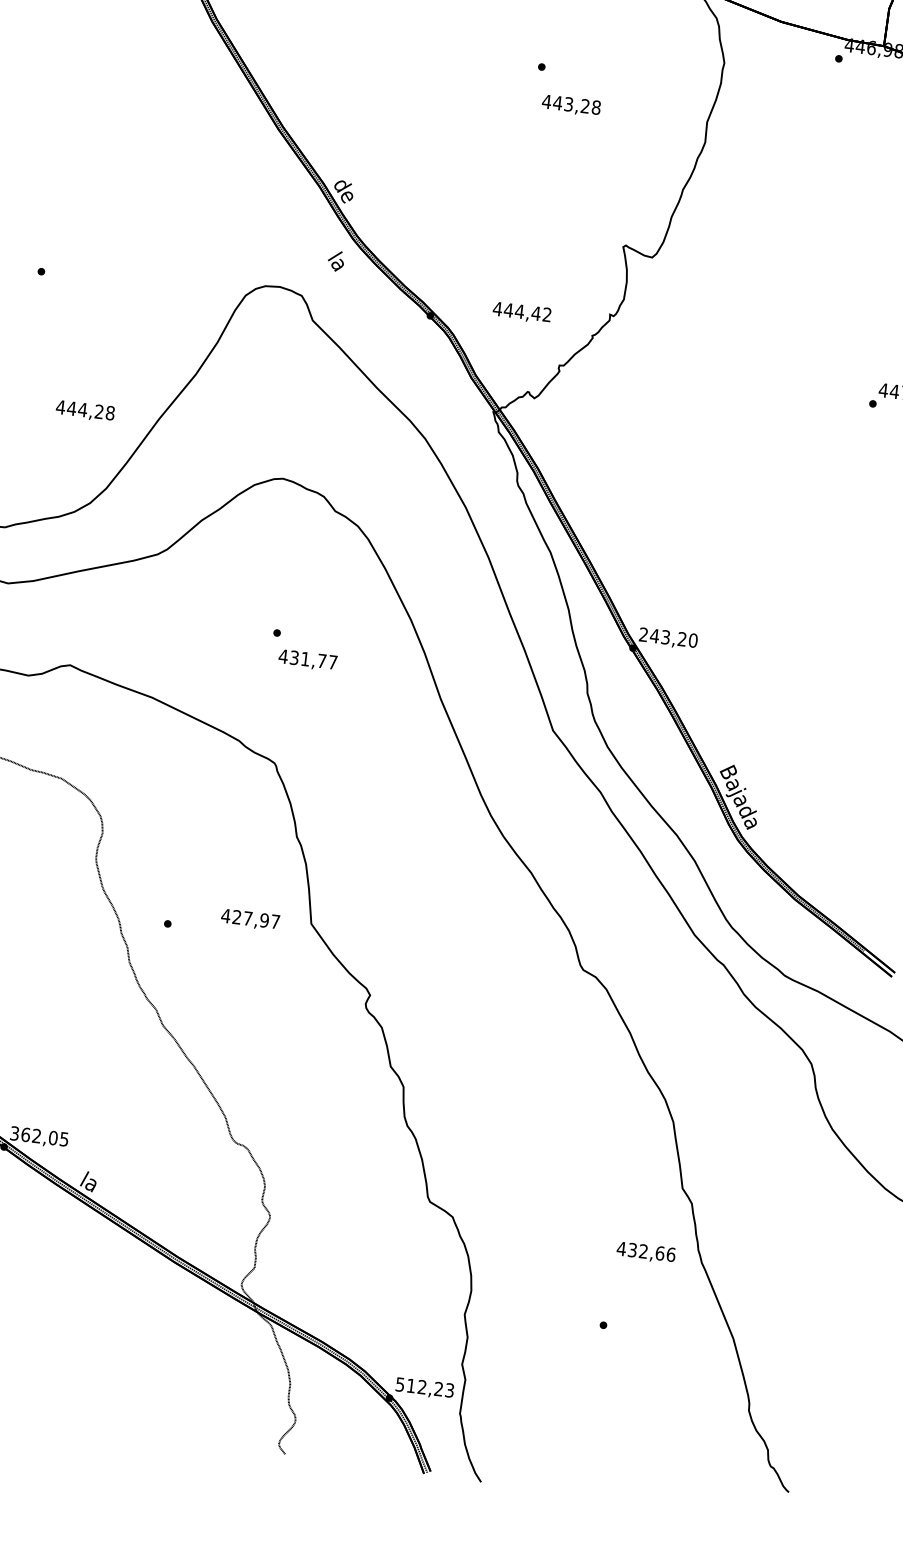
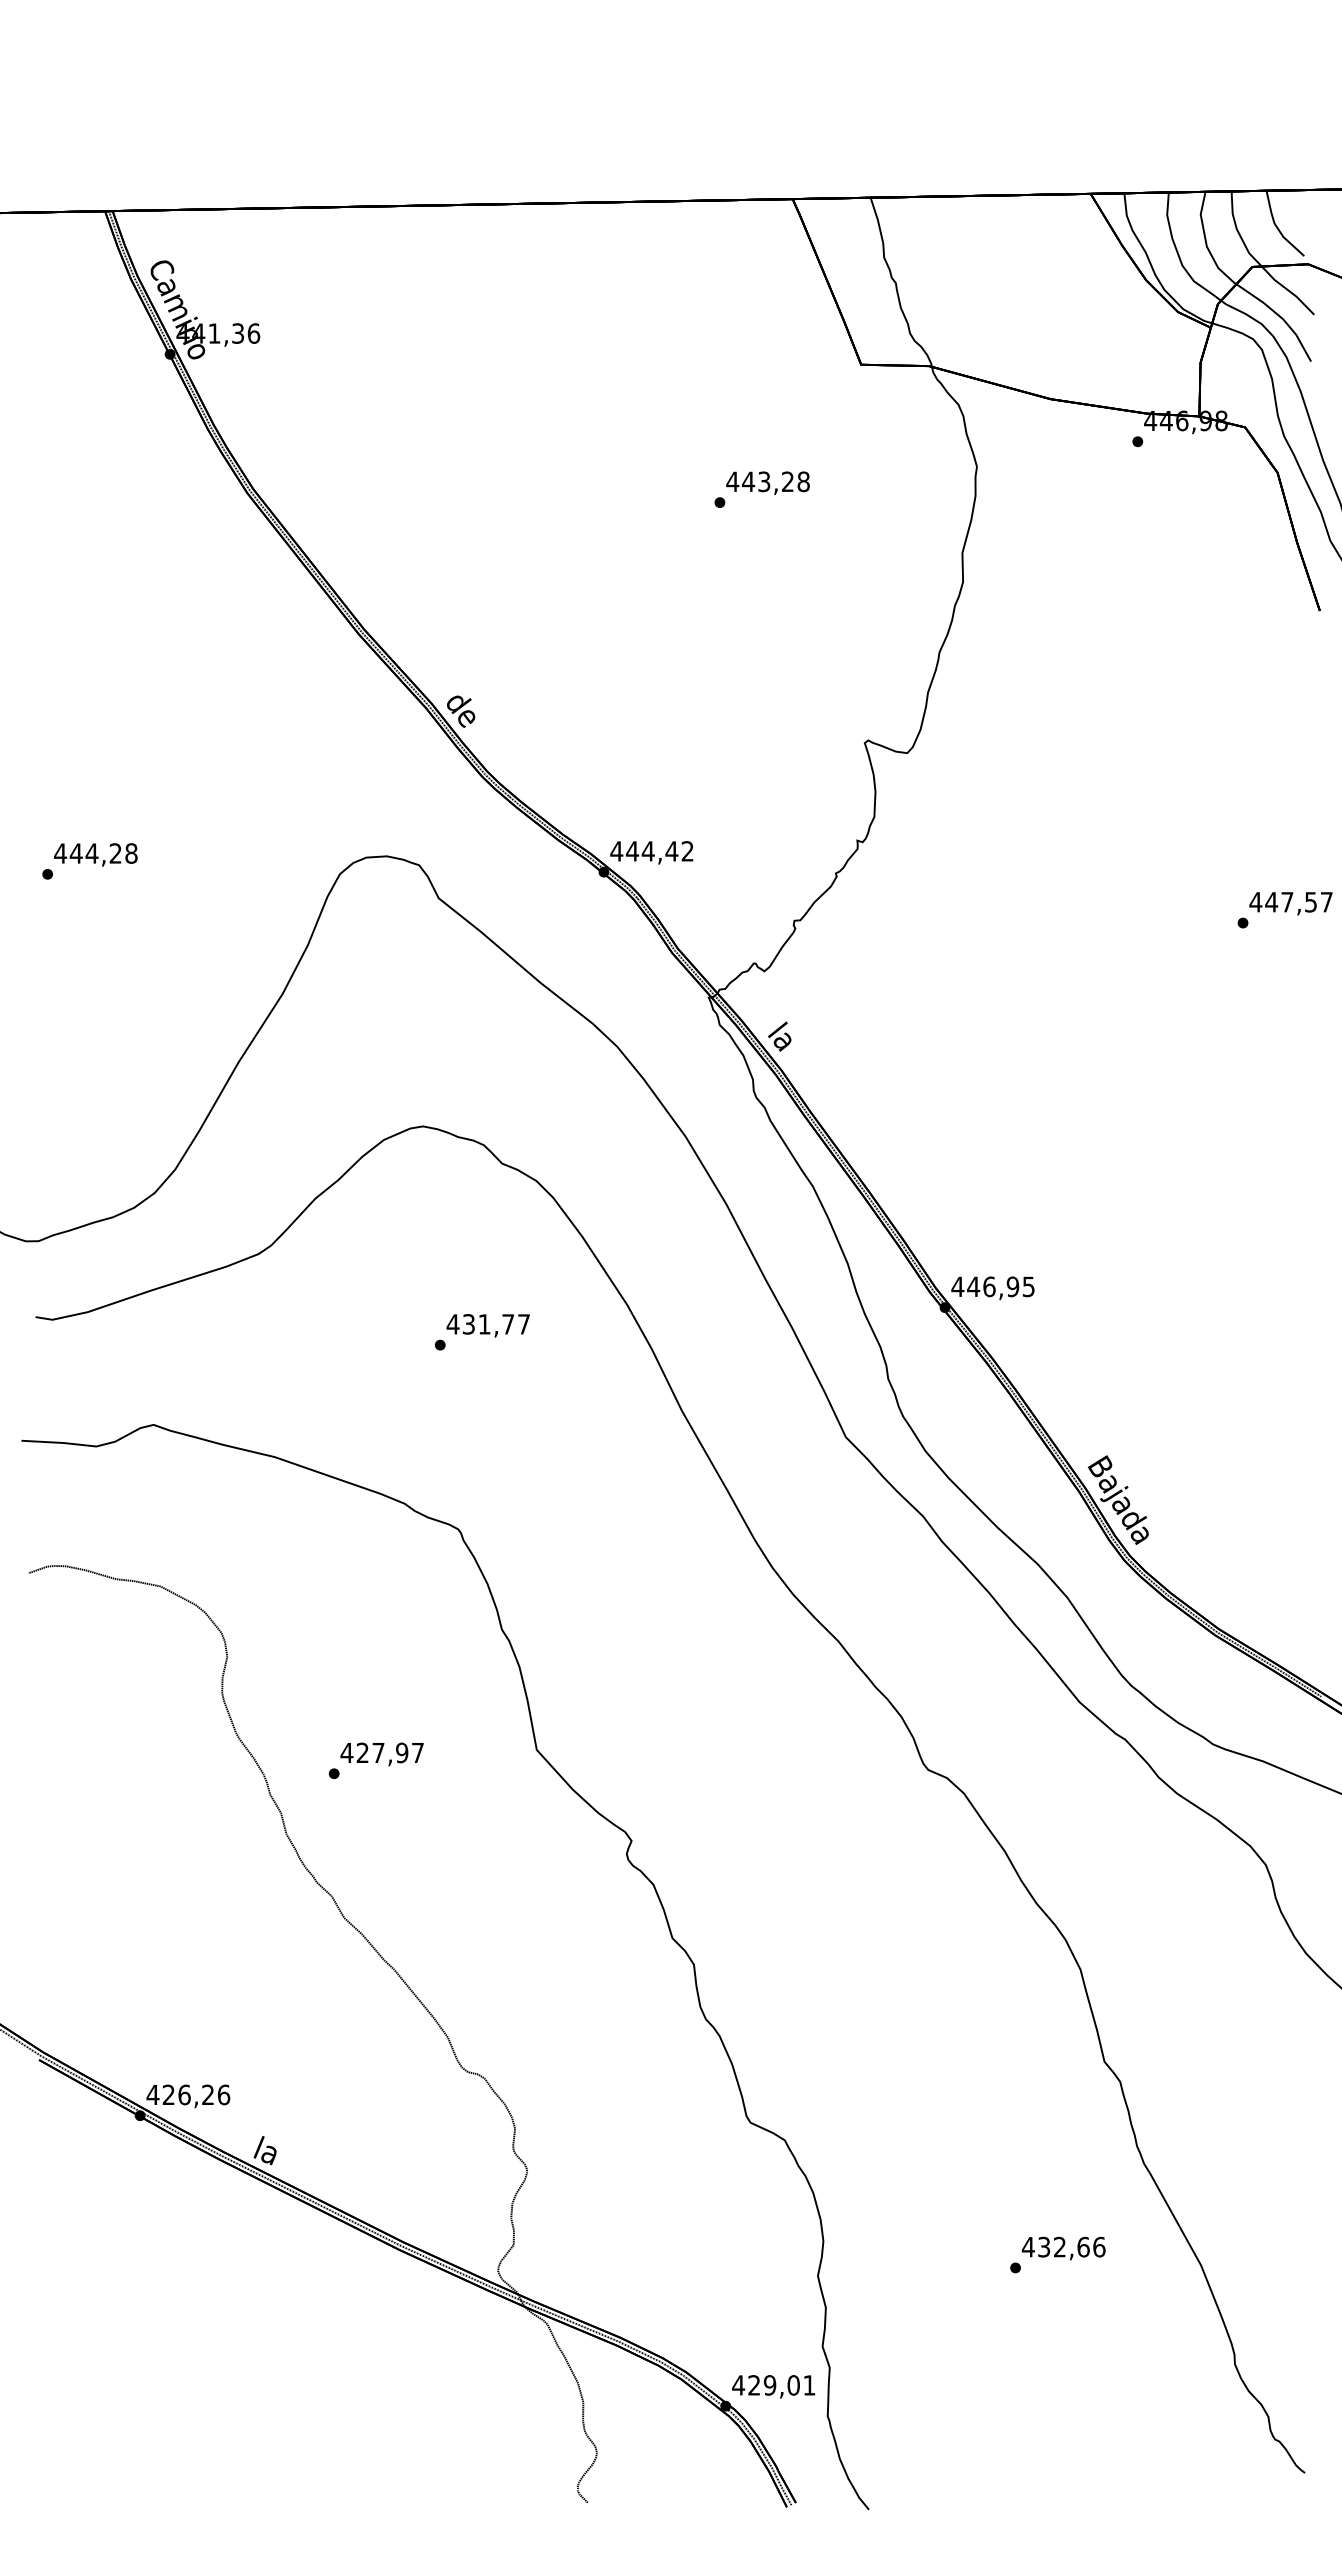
text: (571, 105) -> (767, 482), moved
text: (335, 261) -> (779, 1036), moved
text: (521, 312) -> (651, 852), moved
text: (85, 410) -> (95, 854), moved
text: (667, 637) -> (992, 1286), 243,20 -> 446,95
text: (307, 660) -> (487, 1325), moved
text: (249, 919) -> (381, 1754), moved
text: (39, 1136) -> (188, 2094), 362,05 -> 426,26
text: (645, 1252) -> (1063, 2248), moved
text: (424, 1387) -> (773, 2385), 512,23 -> 429,01

